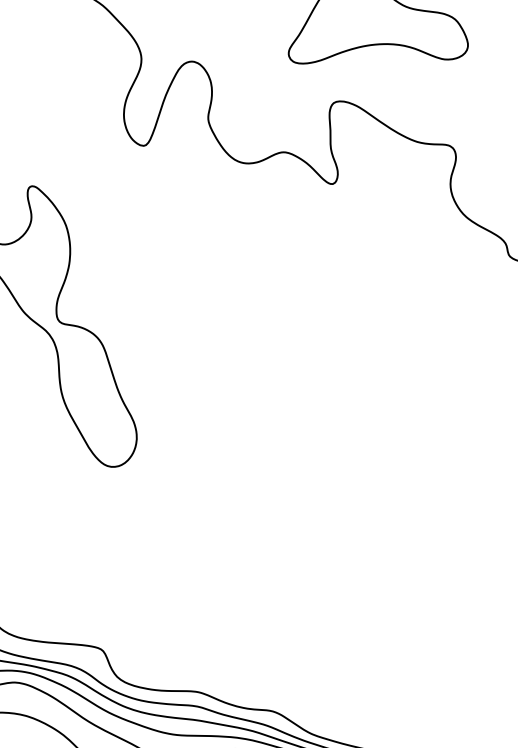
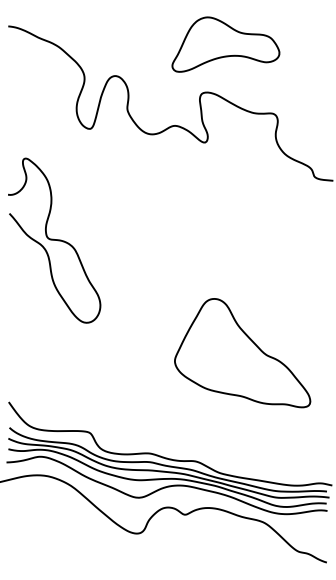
part: (365, 538) -> (242, 353), added

